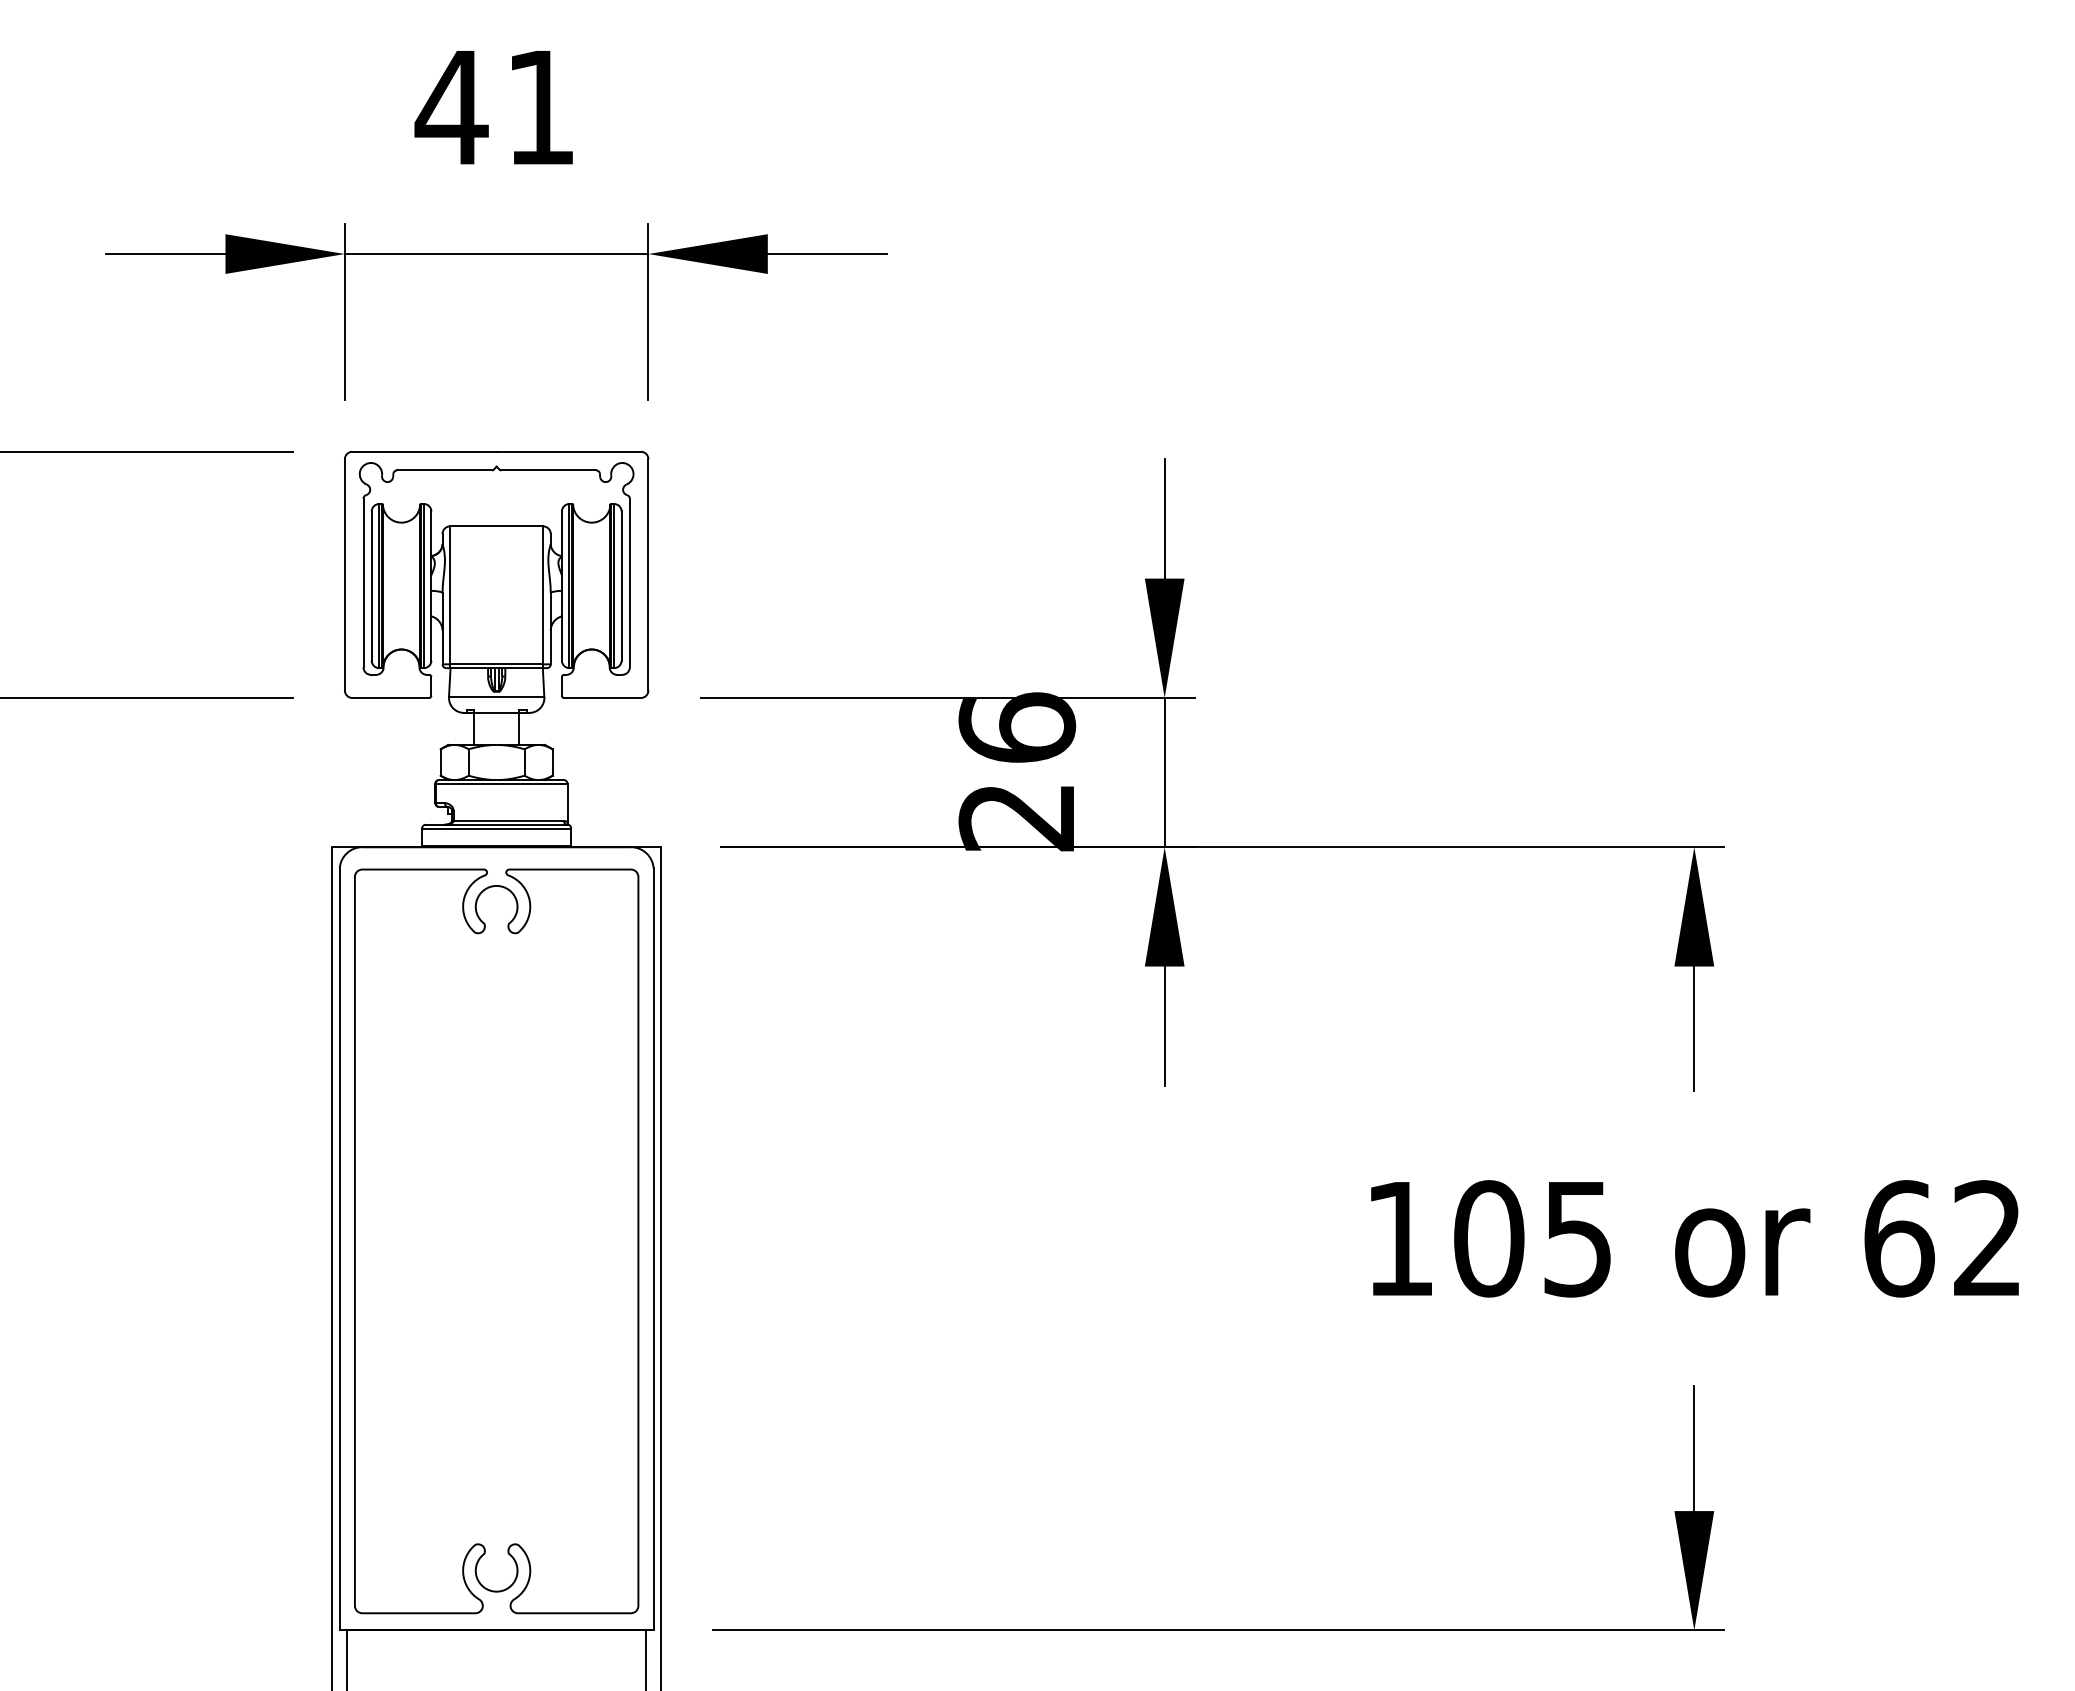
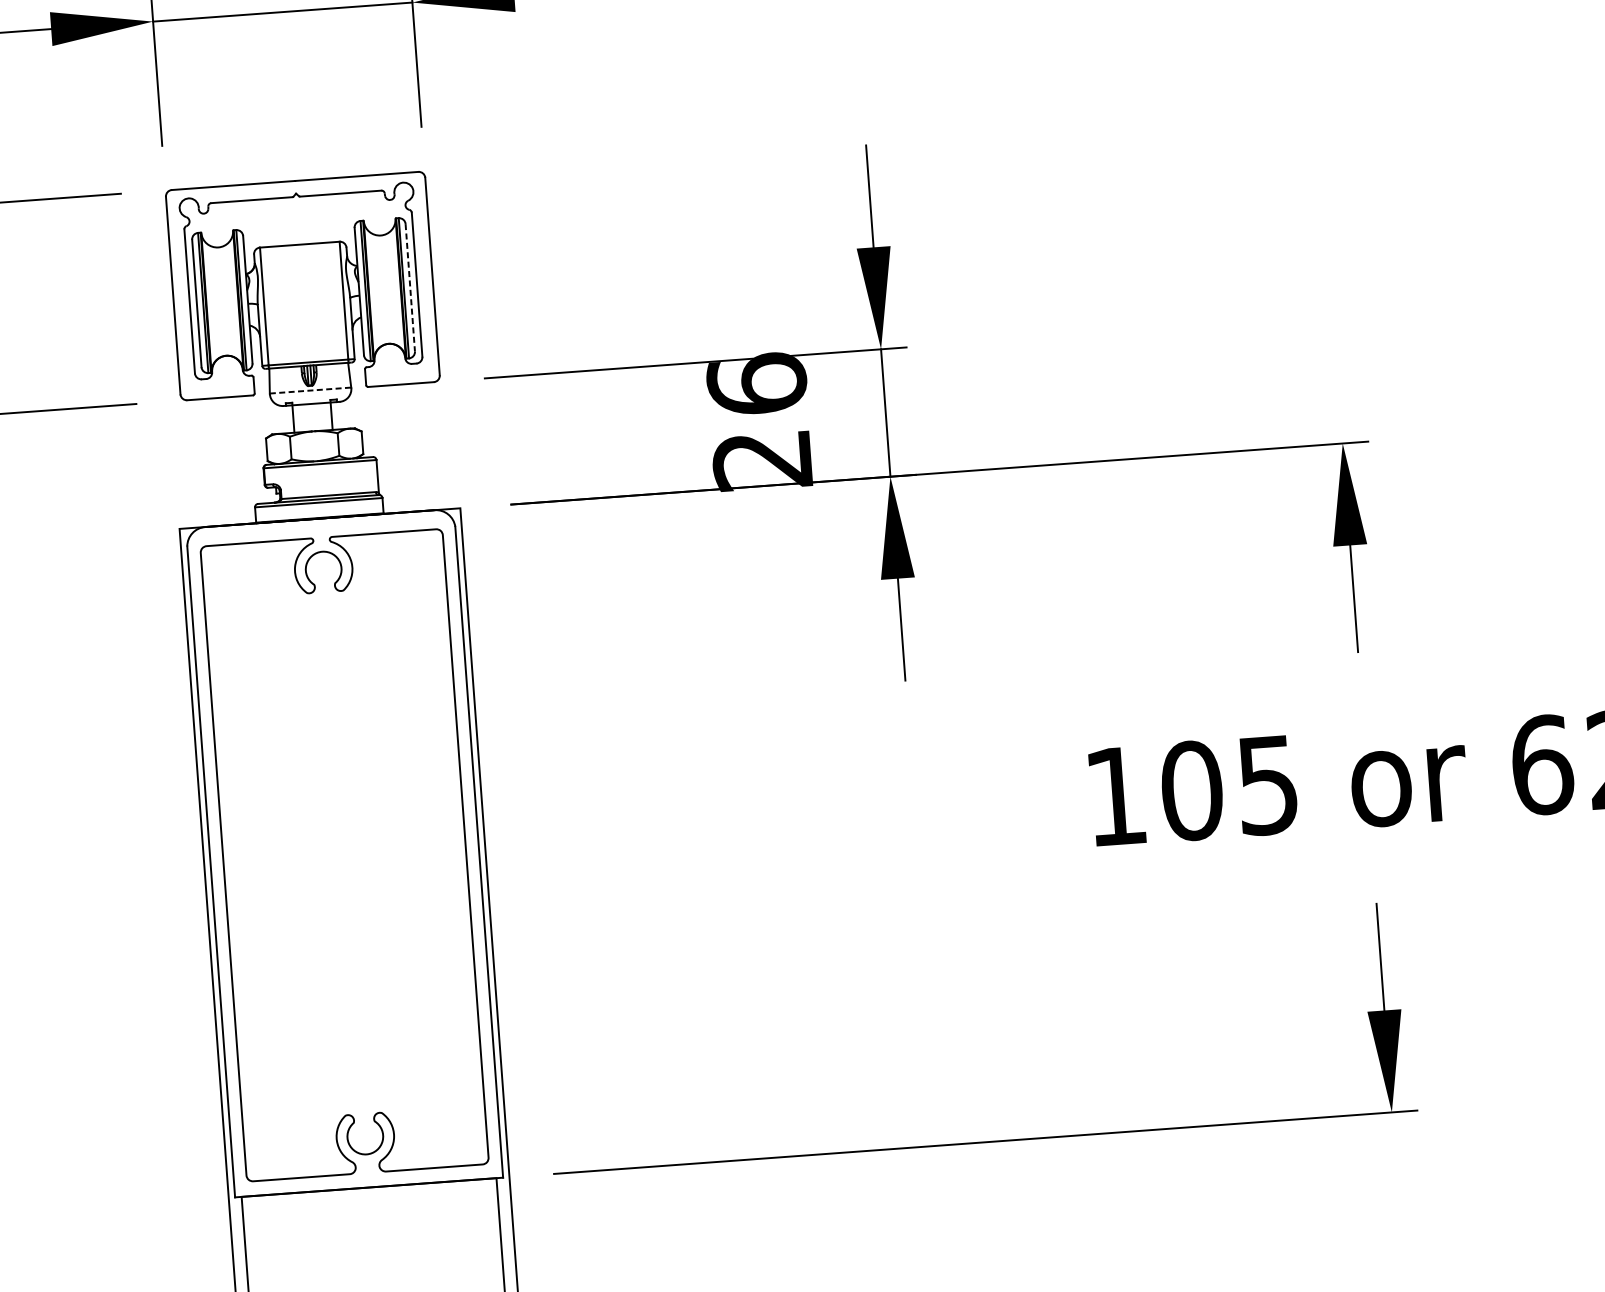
line: (621, 586) -> (410, 288), solid -> dashed
line: (496, 697) -> (310, 390), solid -> dashed

